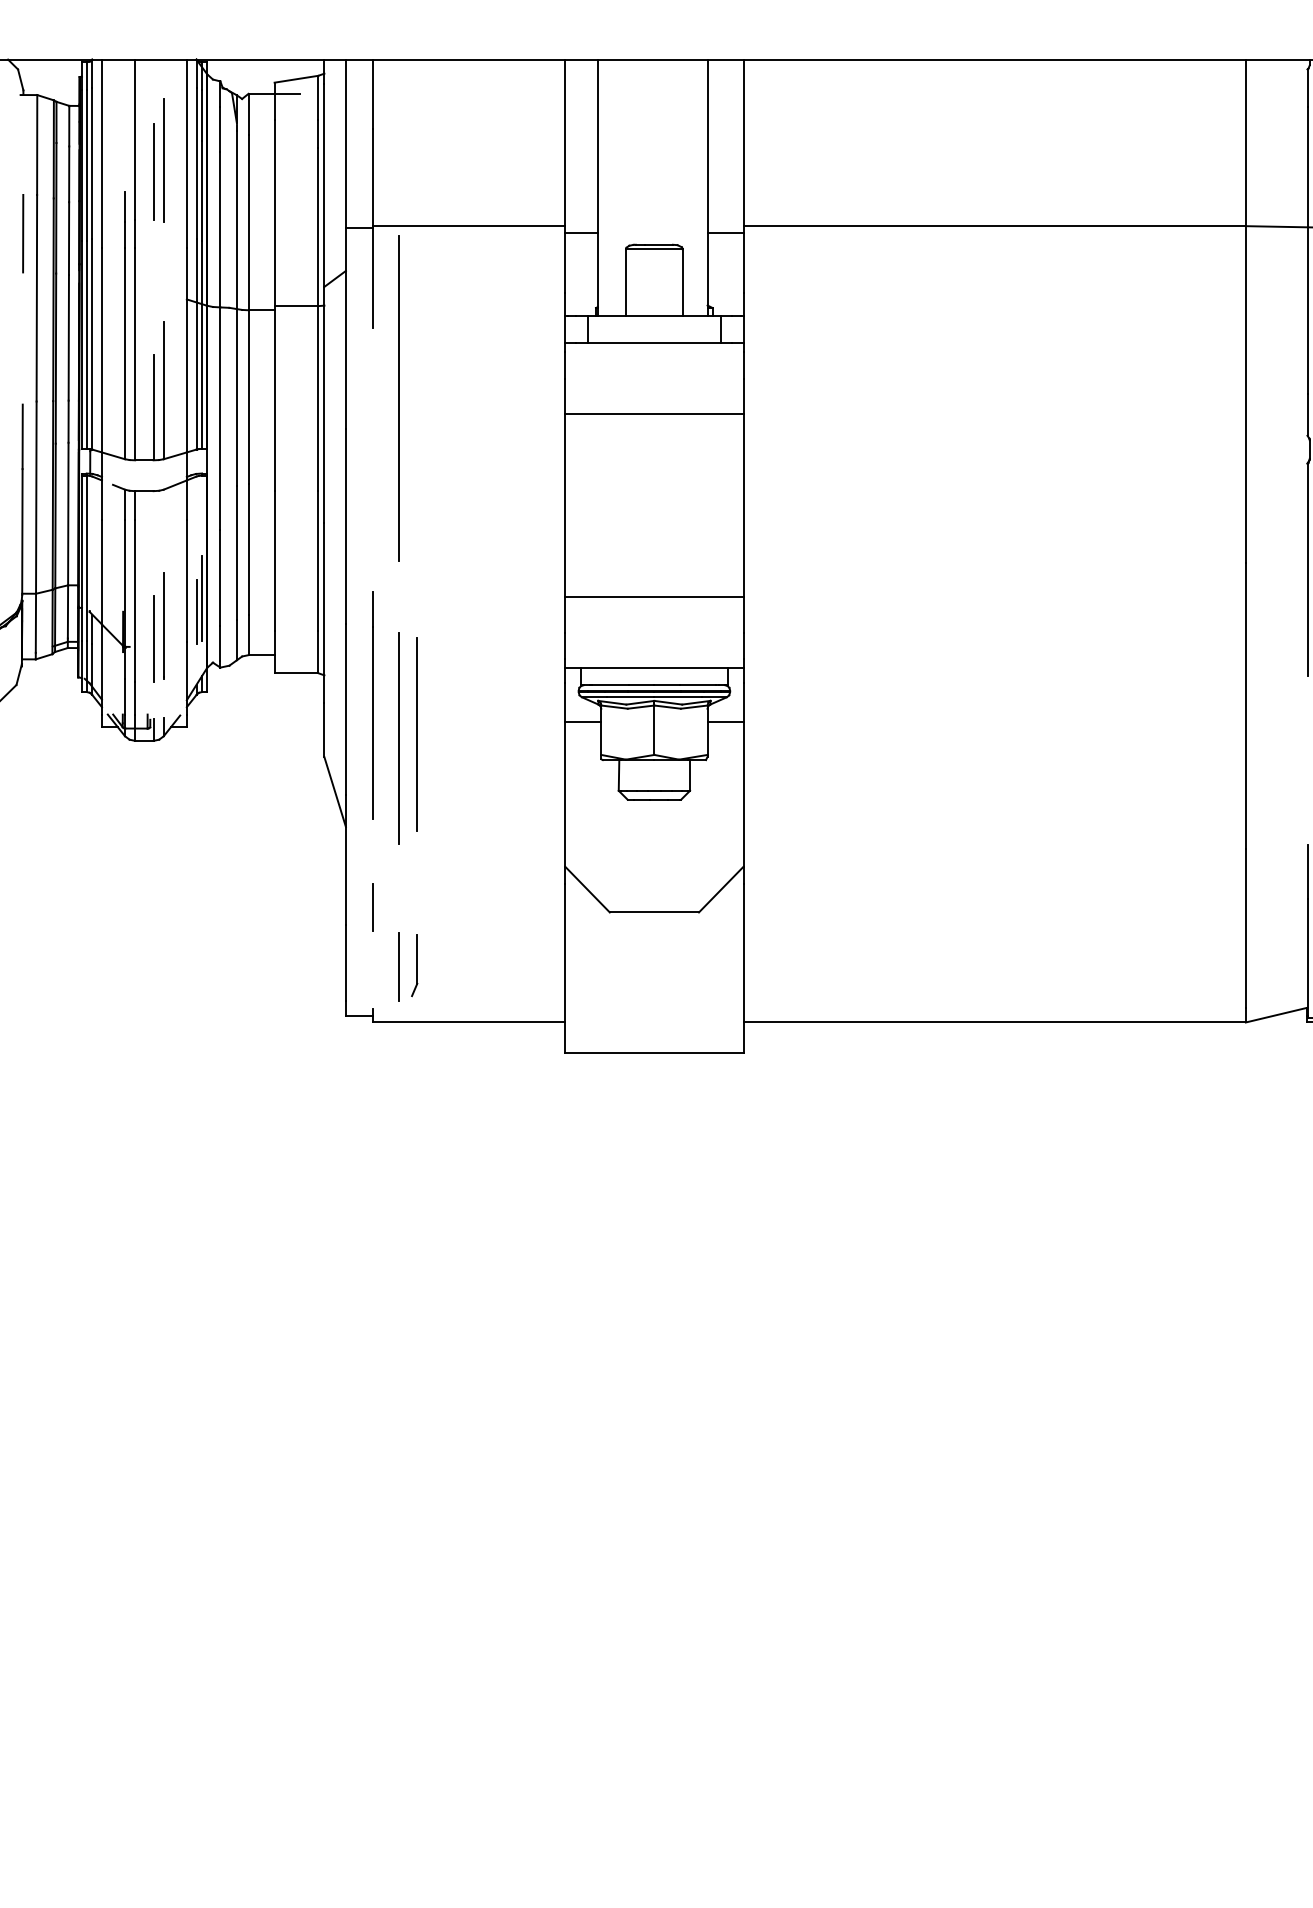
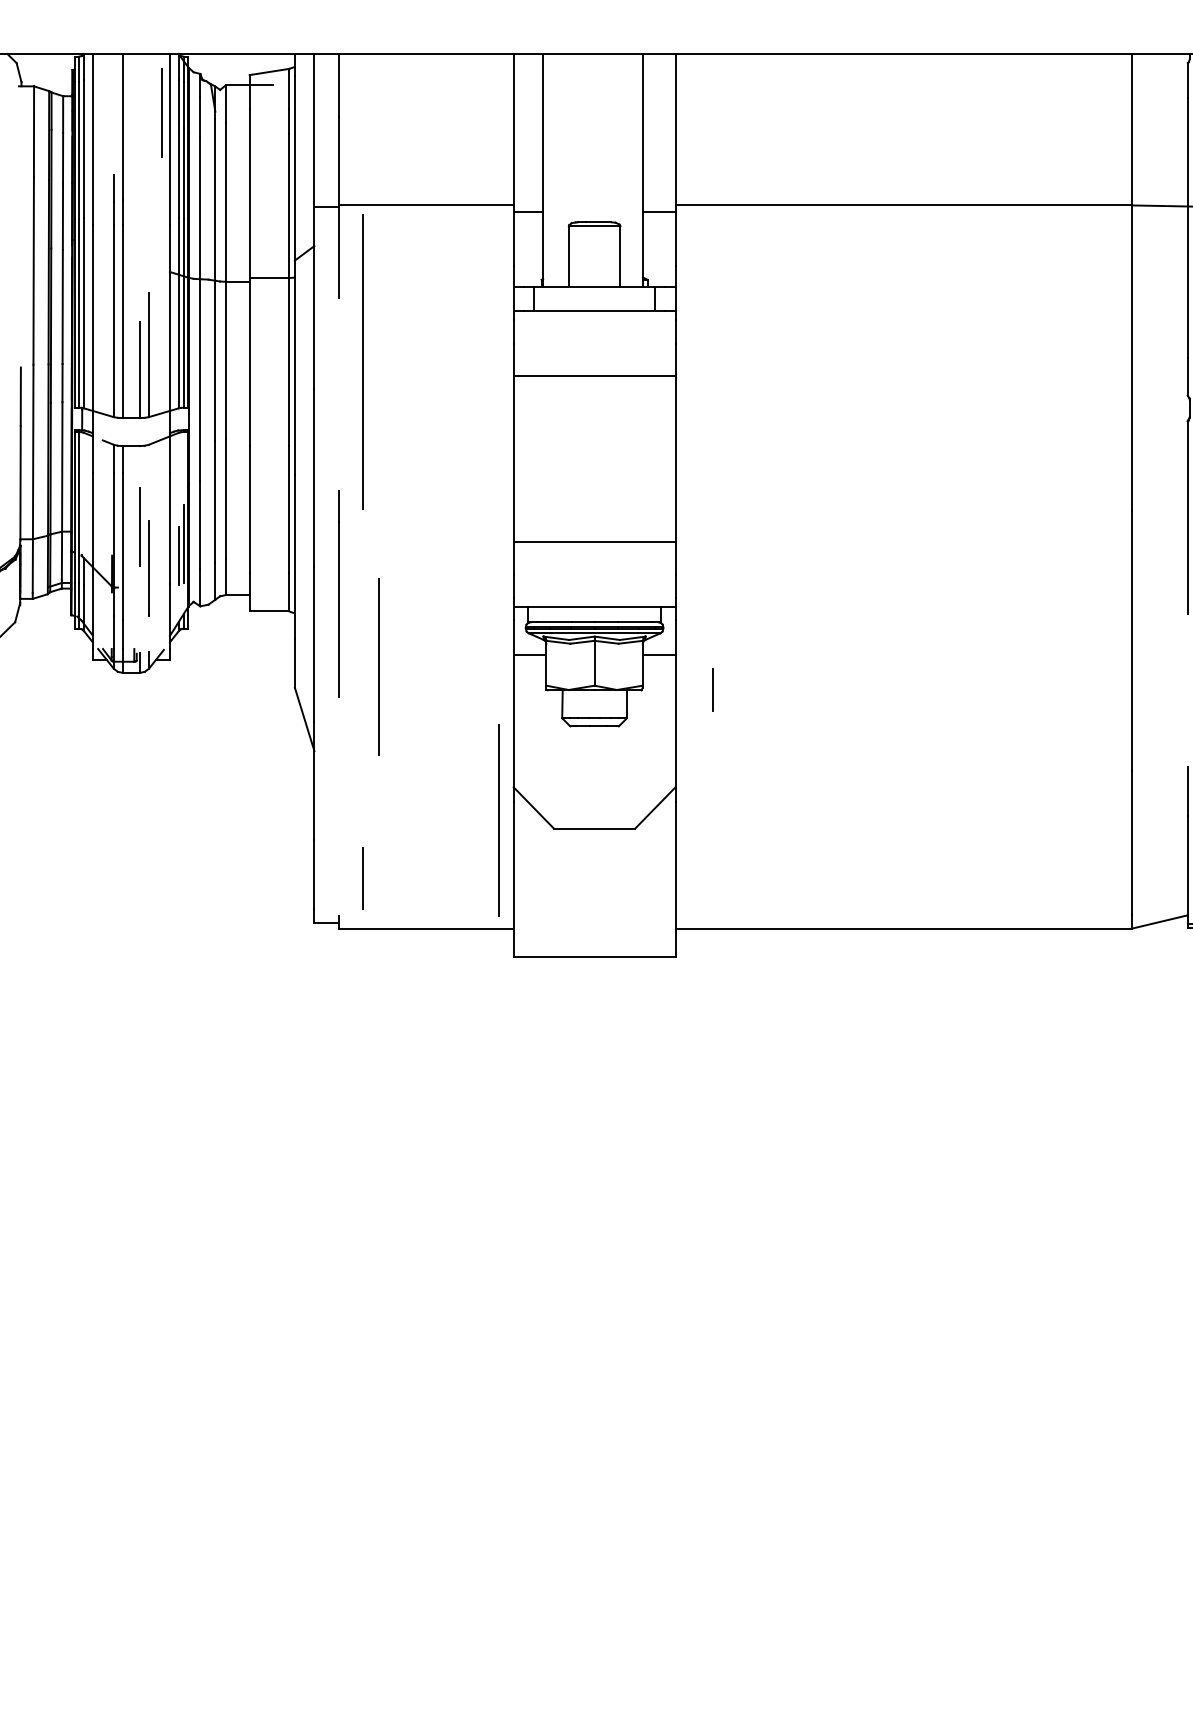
line: (163, 160) -> (148, 145), removed
line: (153, 171) -> (161, 112), moved
line: (23, 233) -> (21, 212), removed
line: (153, 639) -> (139, 526), moved
line: (372, 705) -> (338, 593), moved
line: (398, 738) -> (498, 820), moved
line: (372, 906) -> (712, 689), moved
part: (414, 965) -> (376, 876), removed

